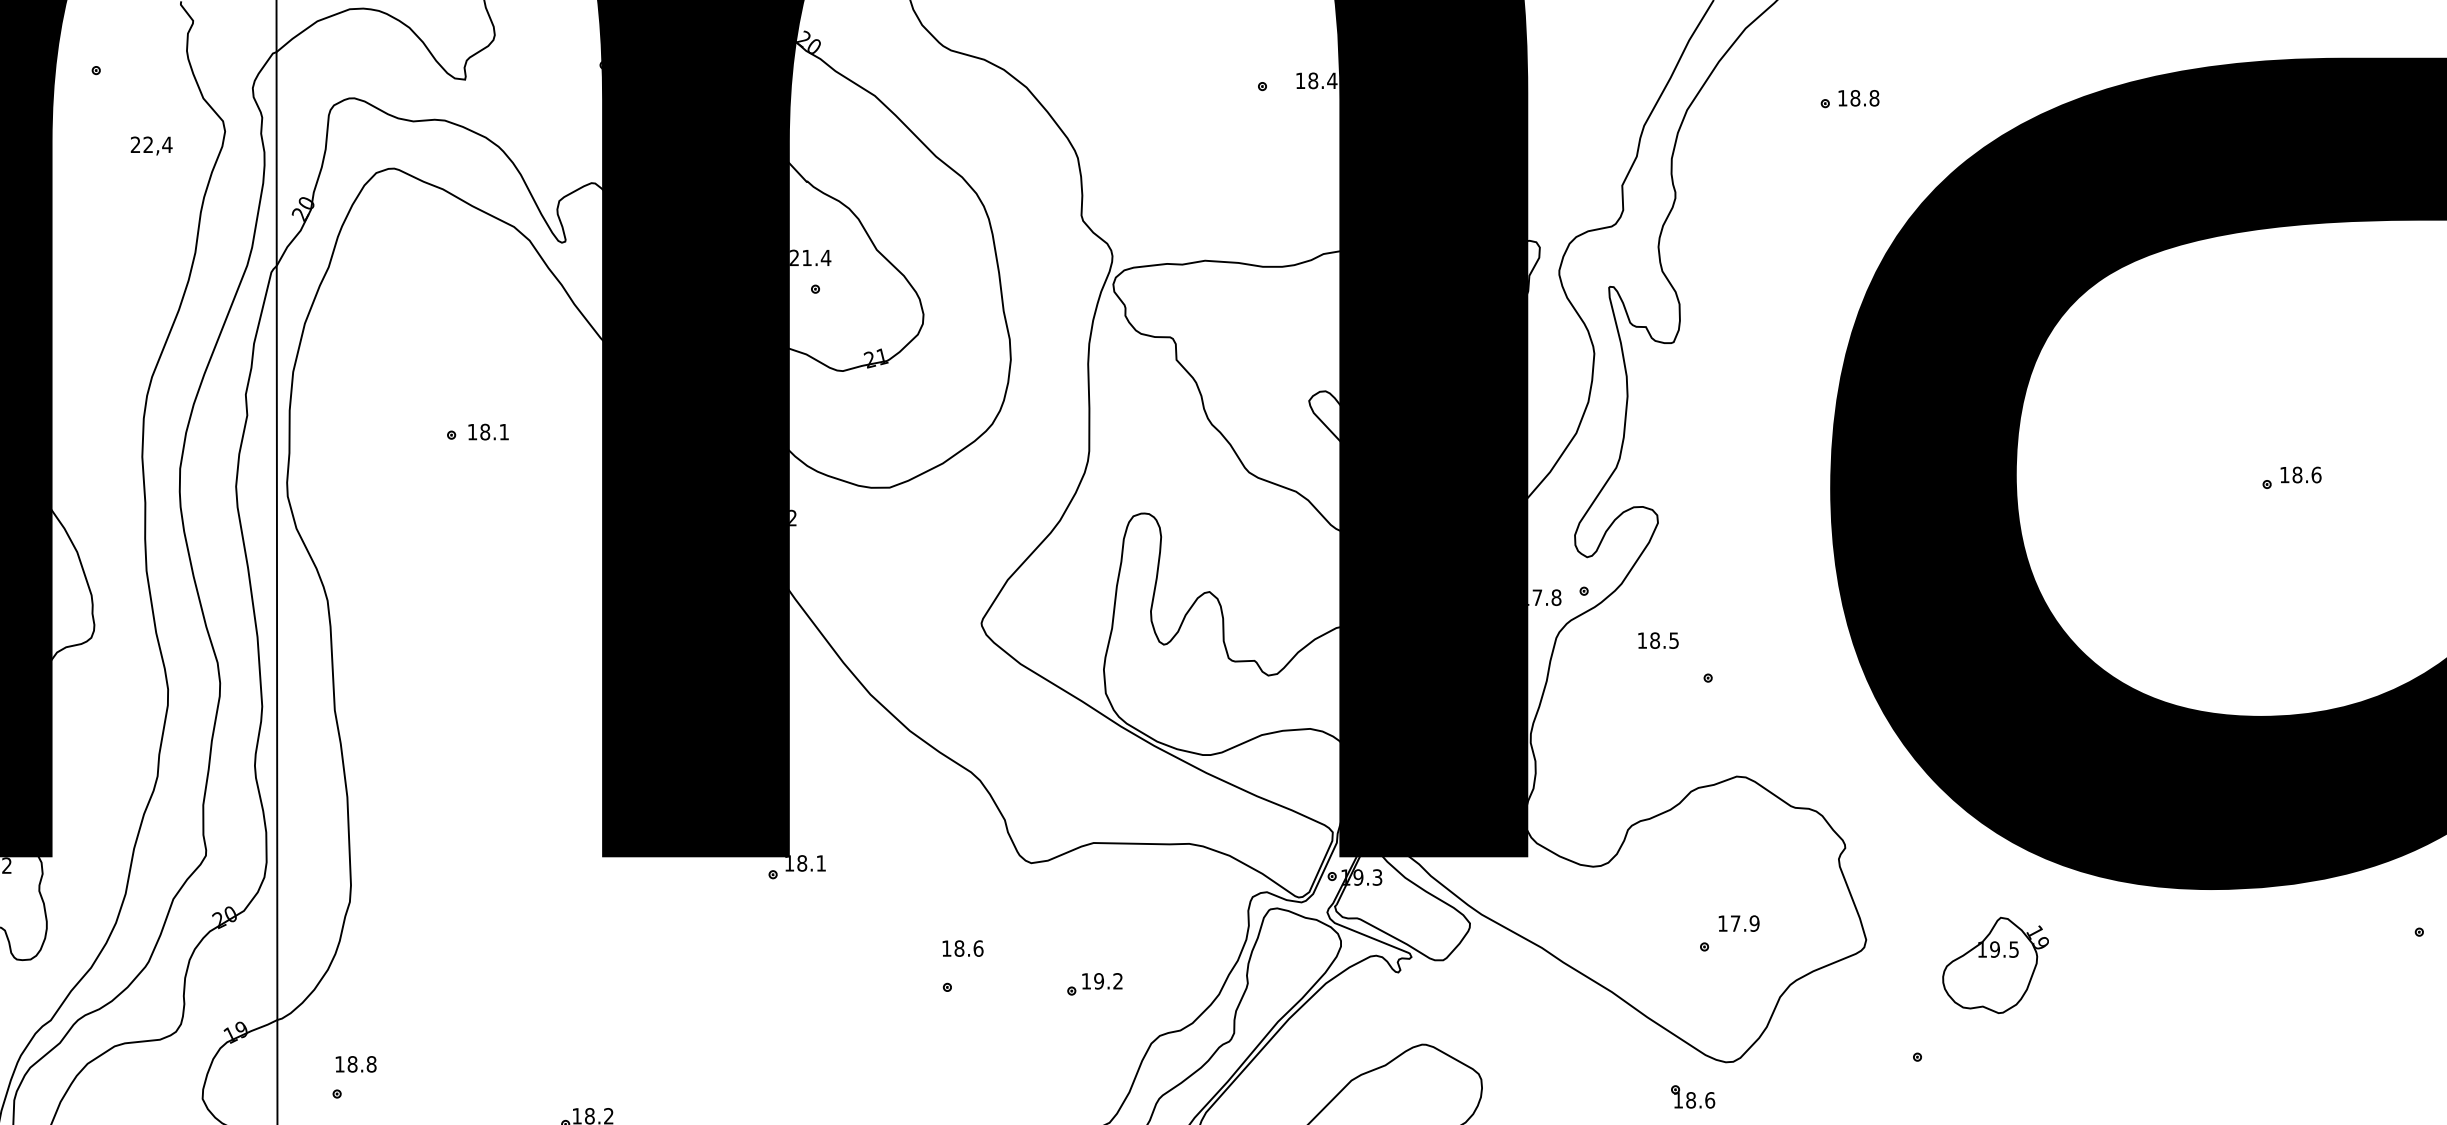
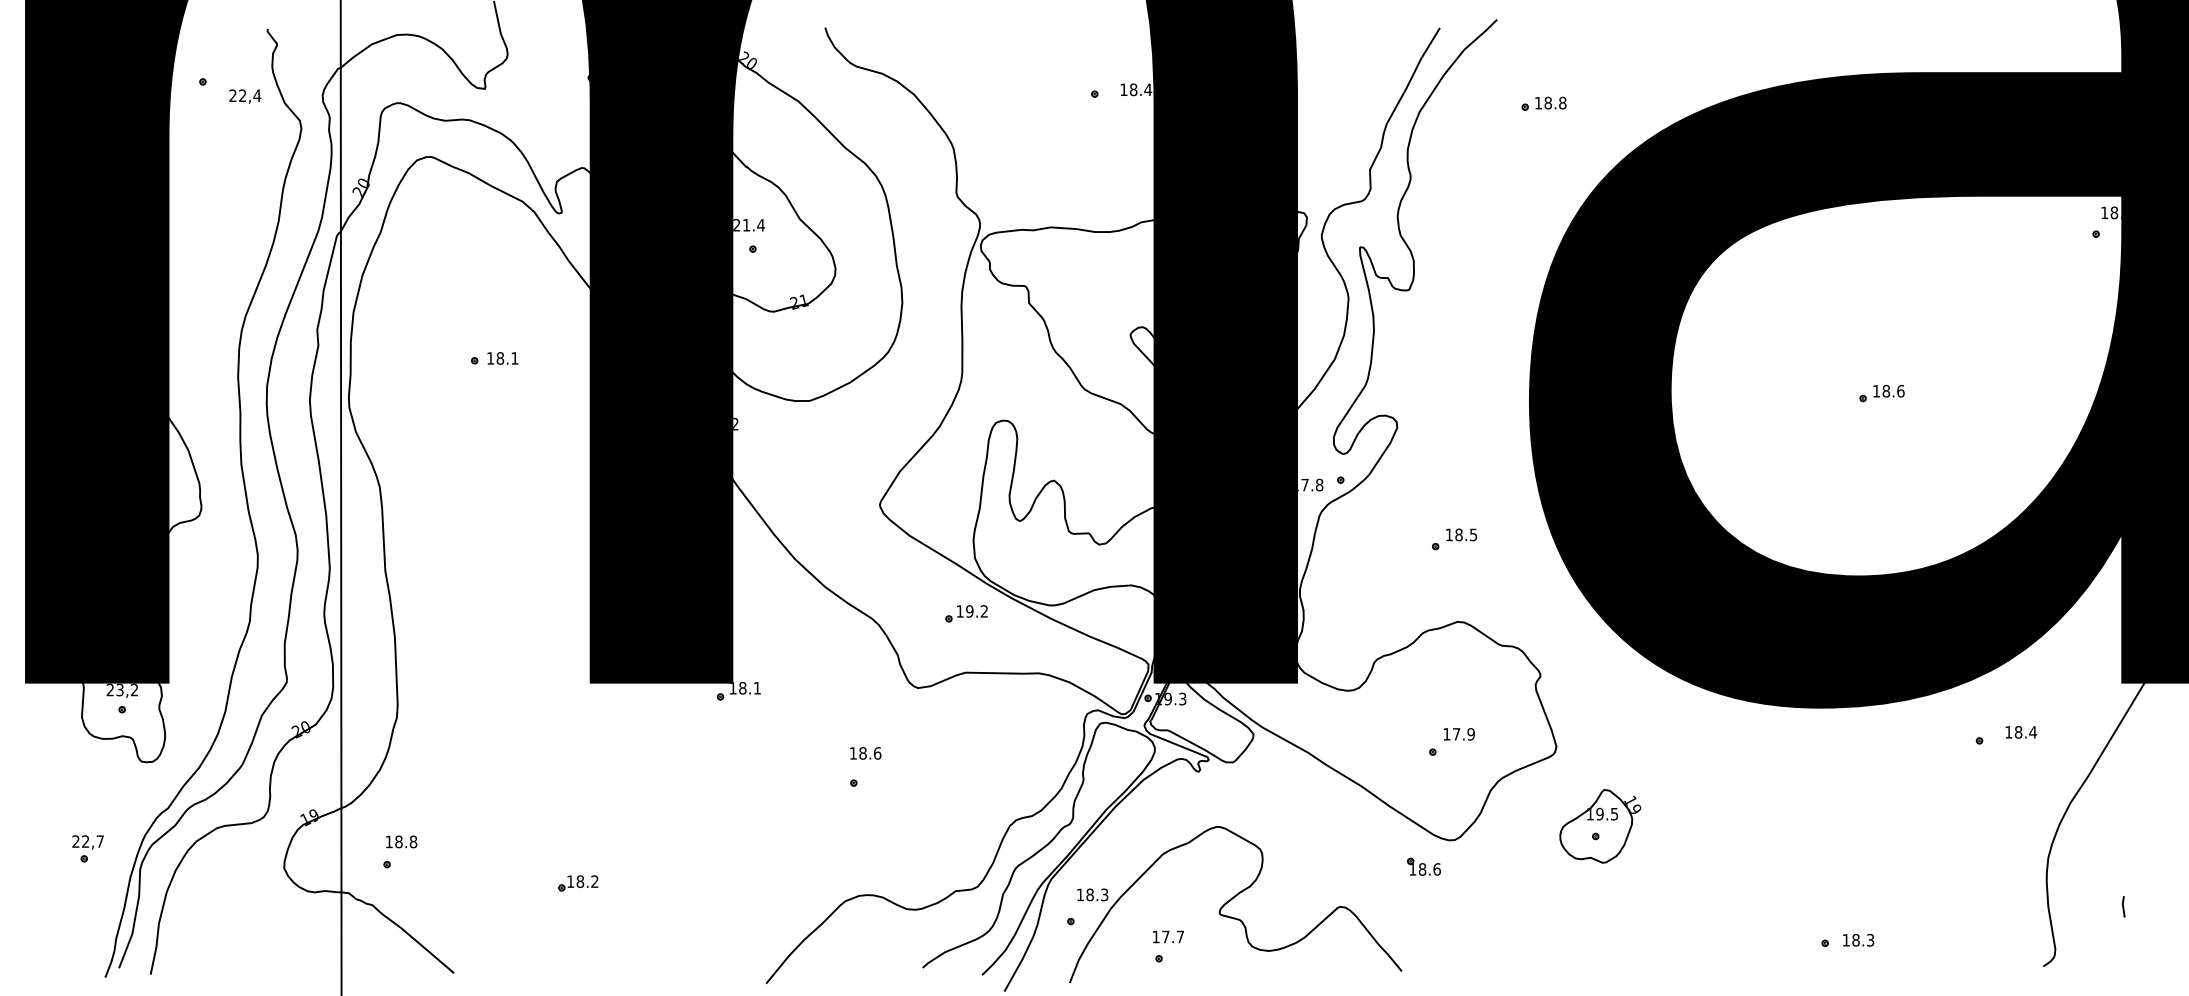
text: (151, 145) -> (245, 96), moved
text: (1658, 640) -> (1461, 534), moved
part: (1995, 965) -> (1600, 826), moved
part: (1094, 983) -> (966, 613), moved

